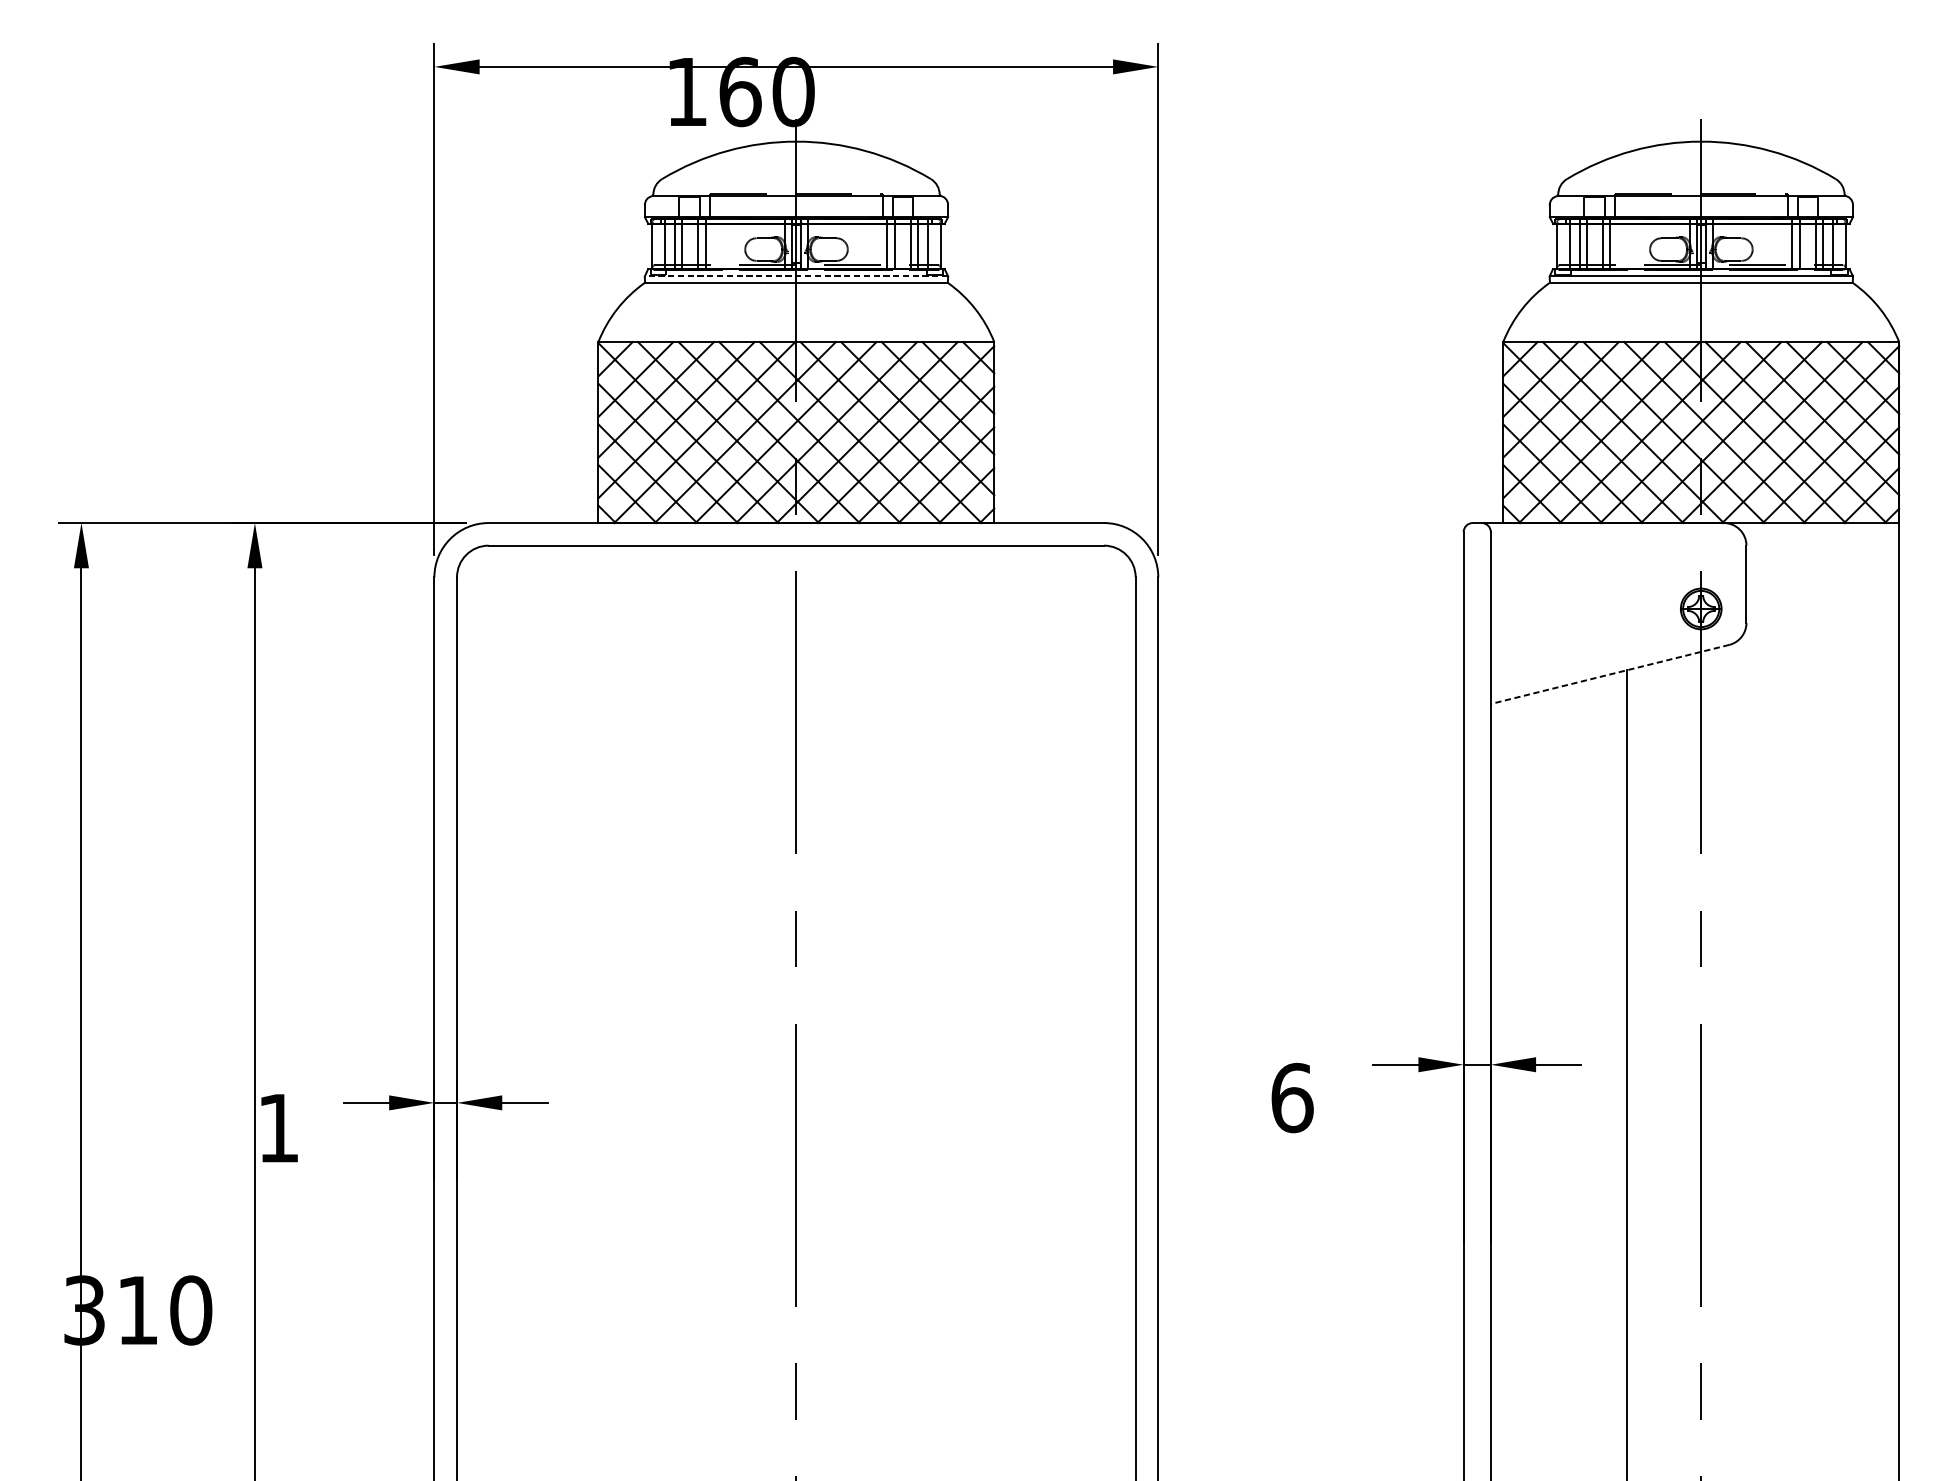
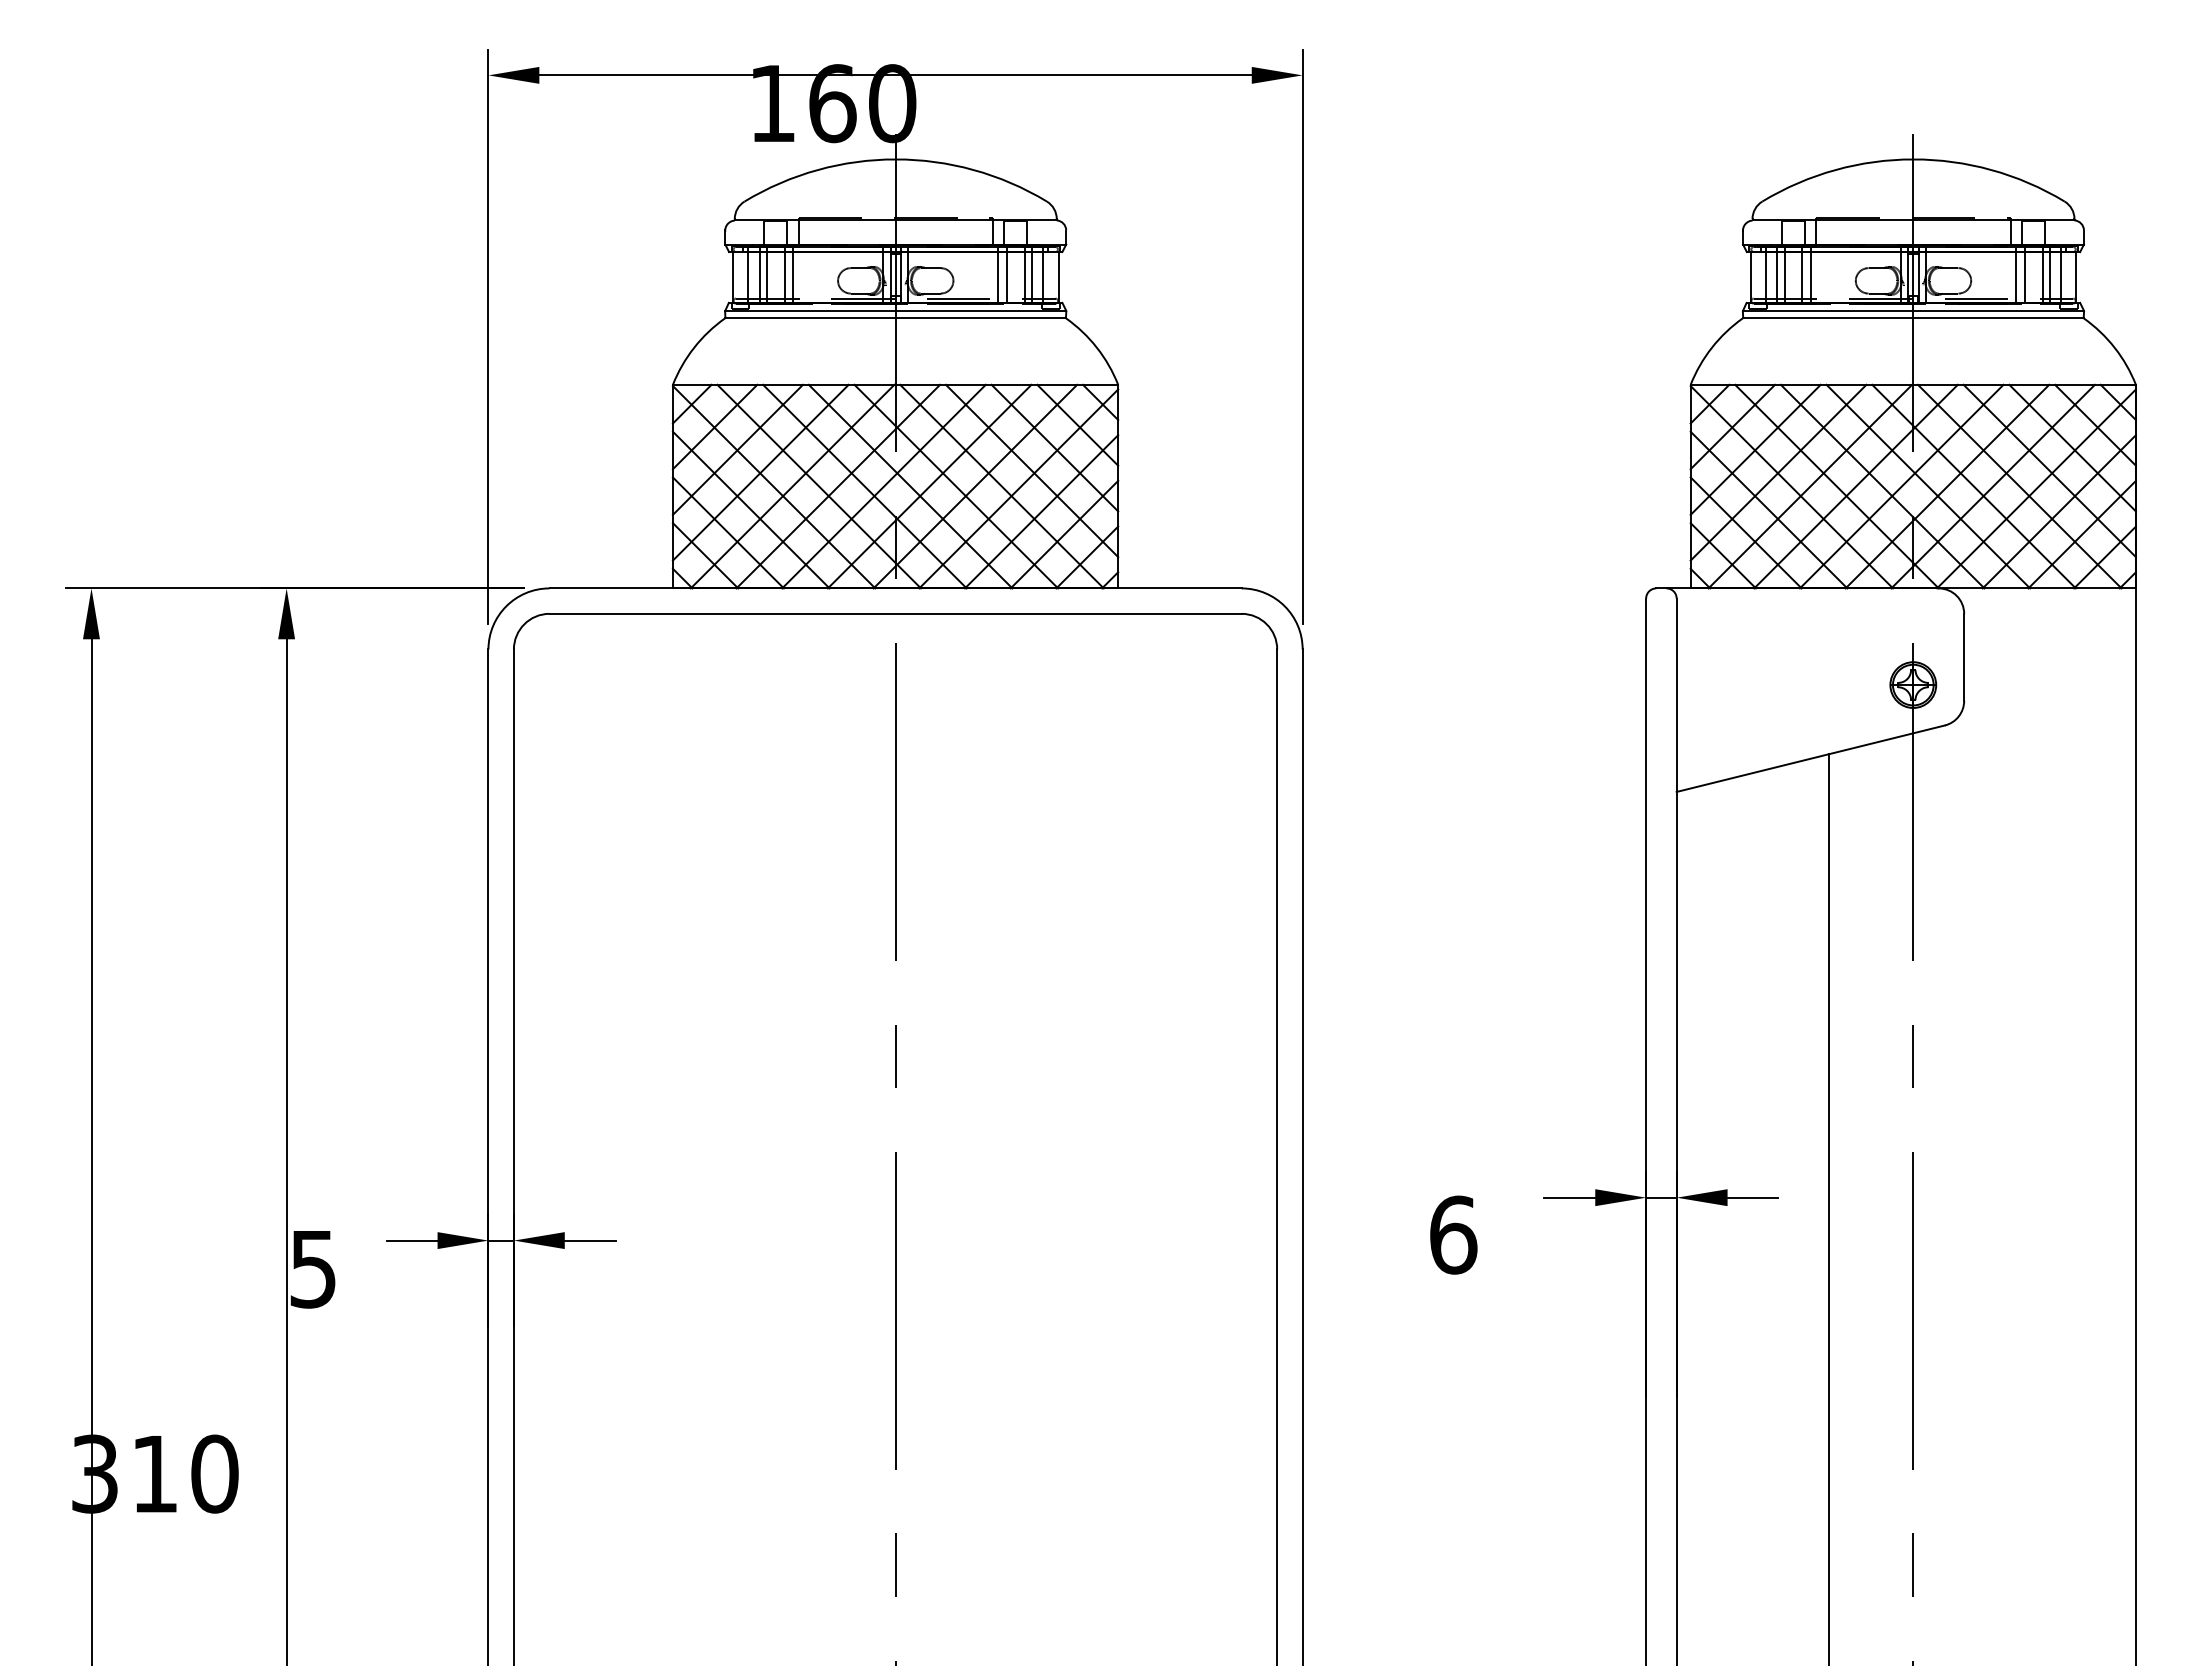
line: (796, 275) -> (895, 310), dashed -> solid
line: (1609, 674) -> (1810, 758), dashed -> solid
text: (277, 1128) -> (312, 1269), 1 -> 5

